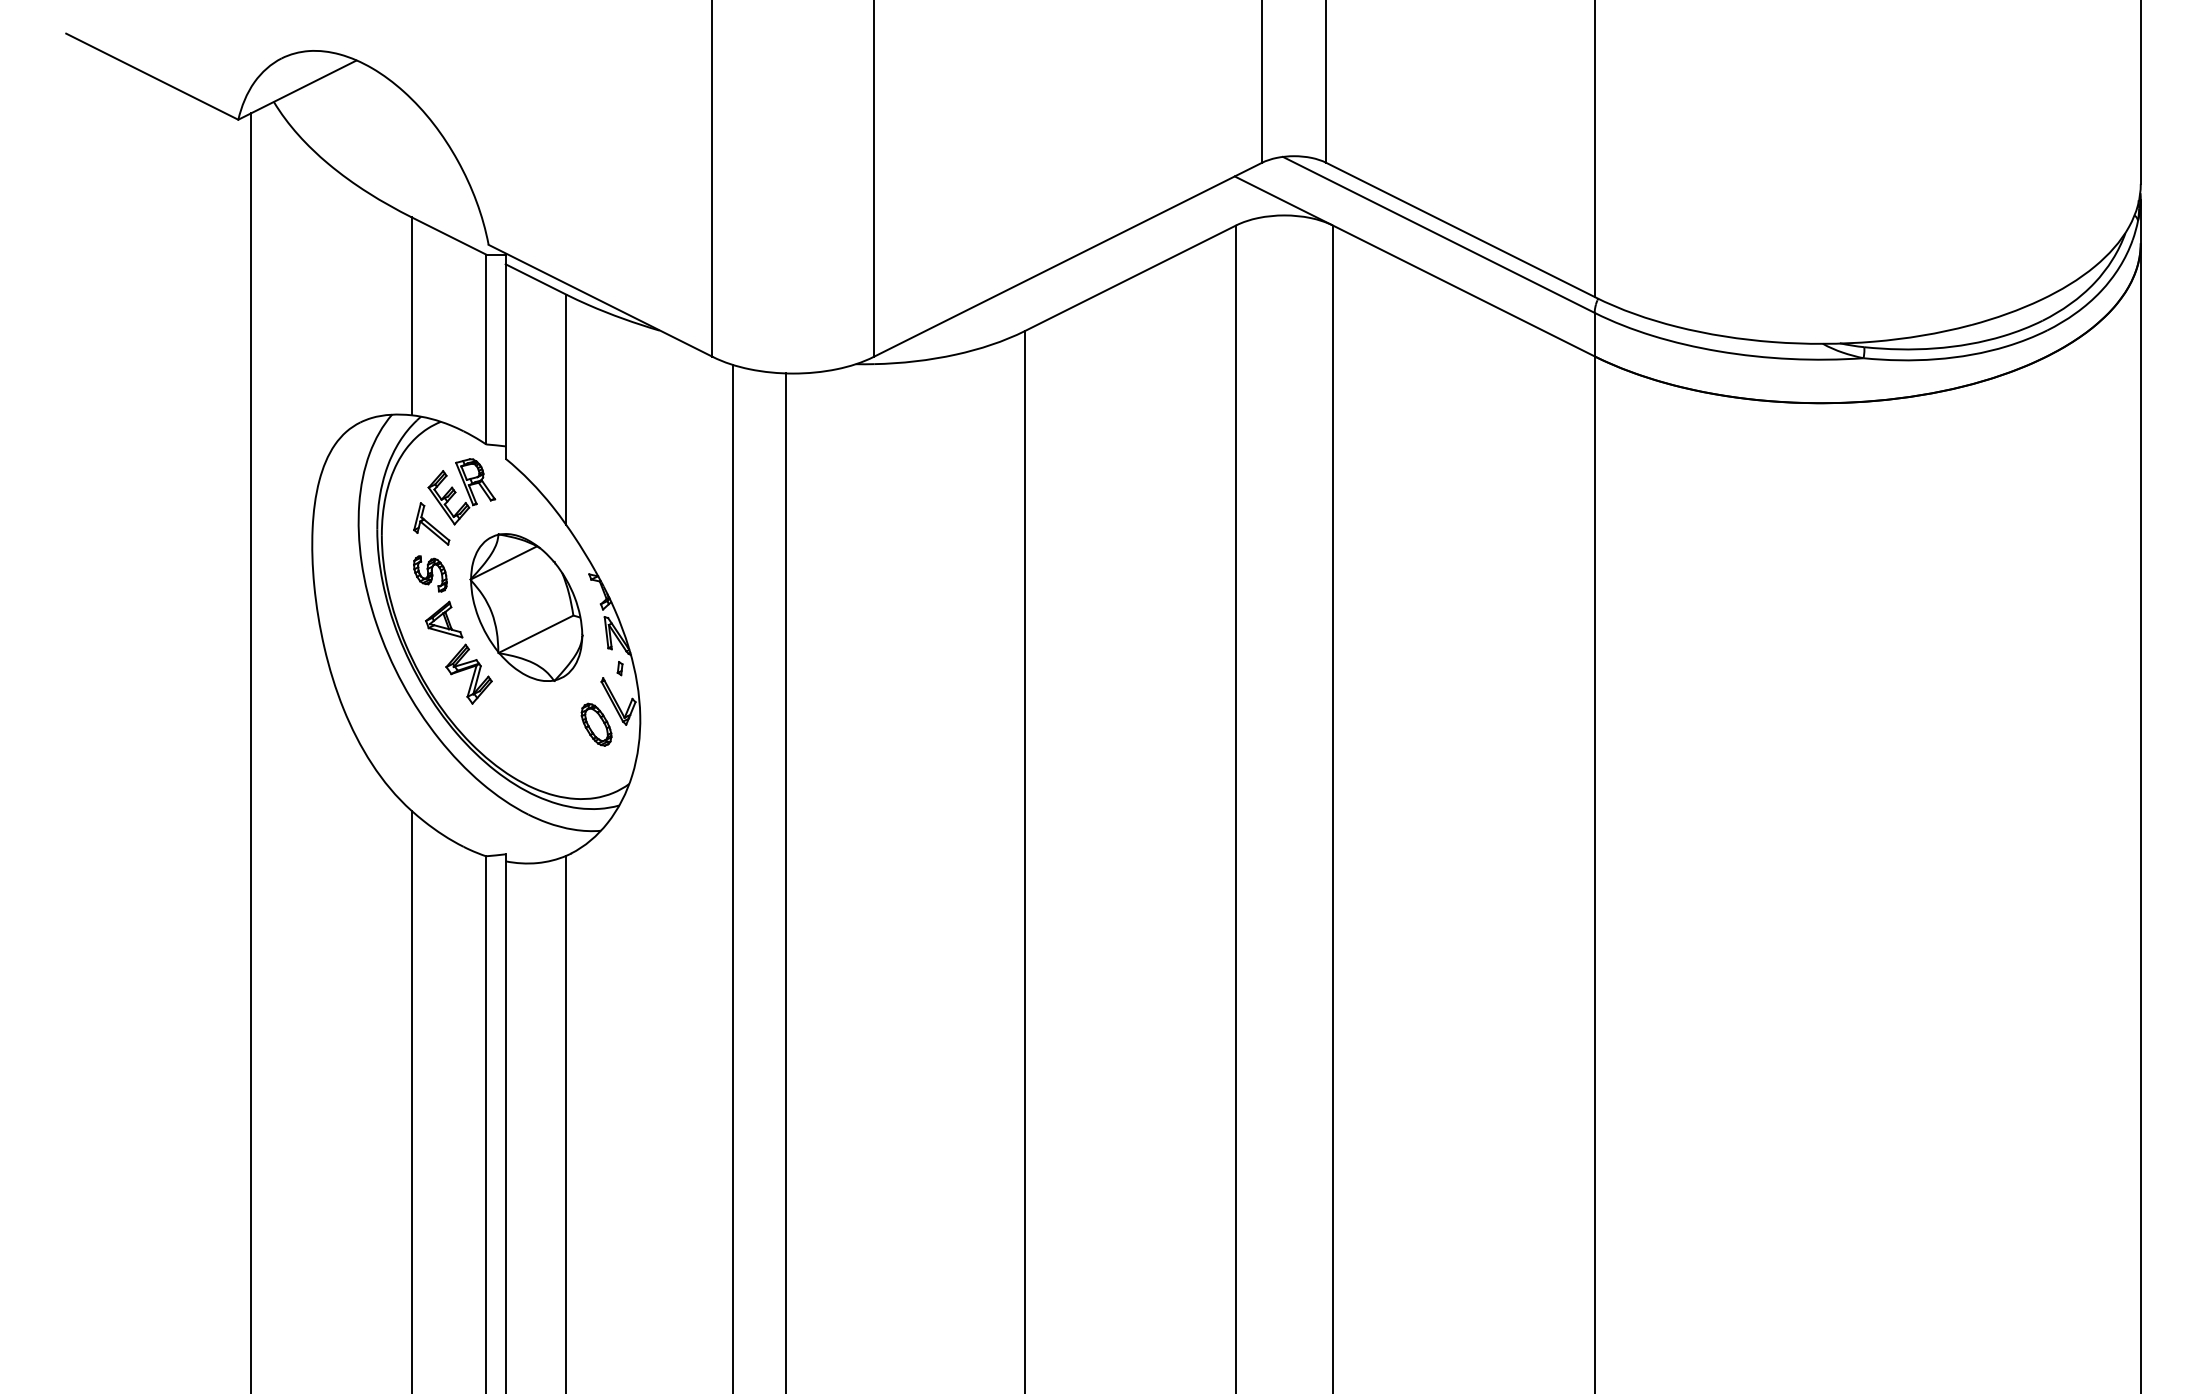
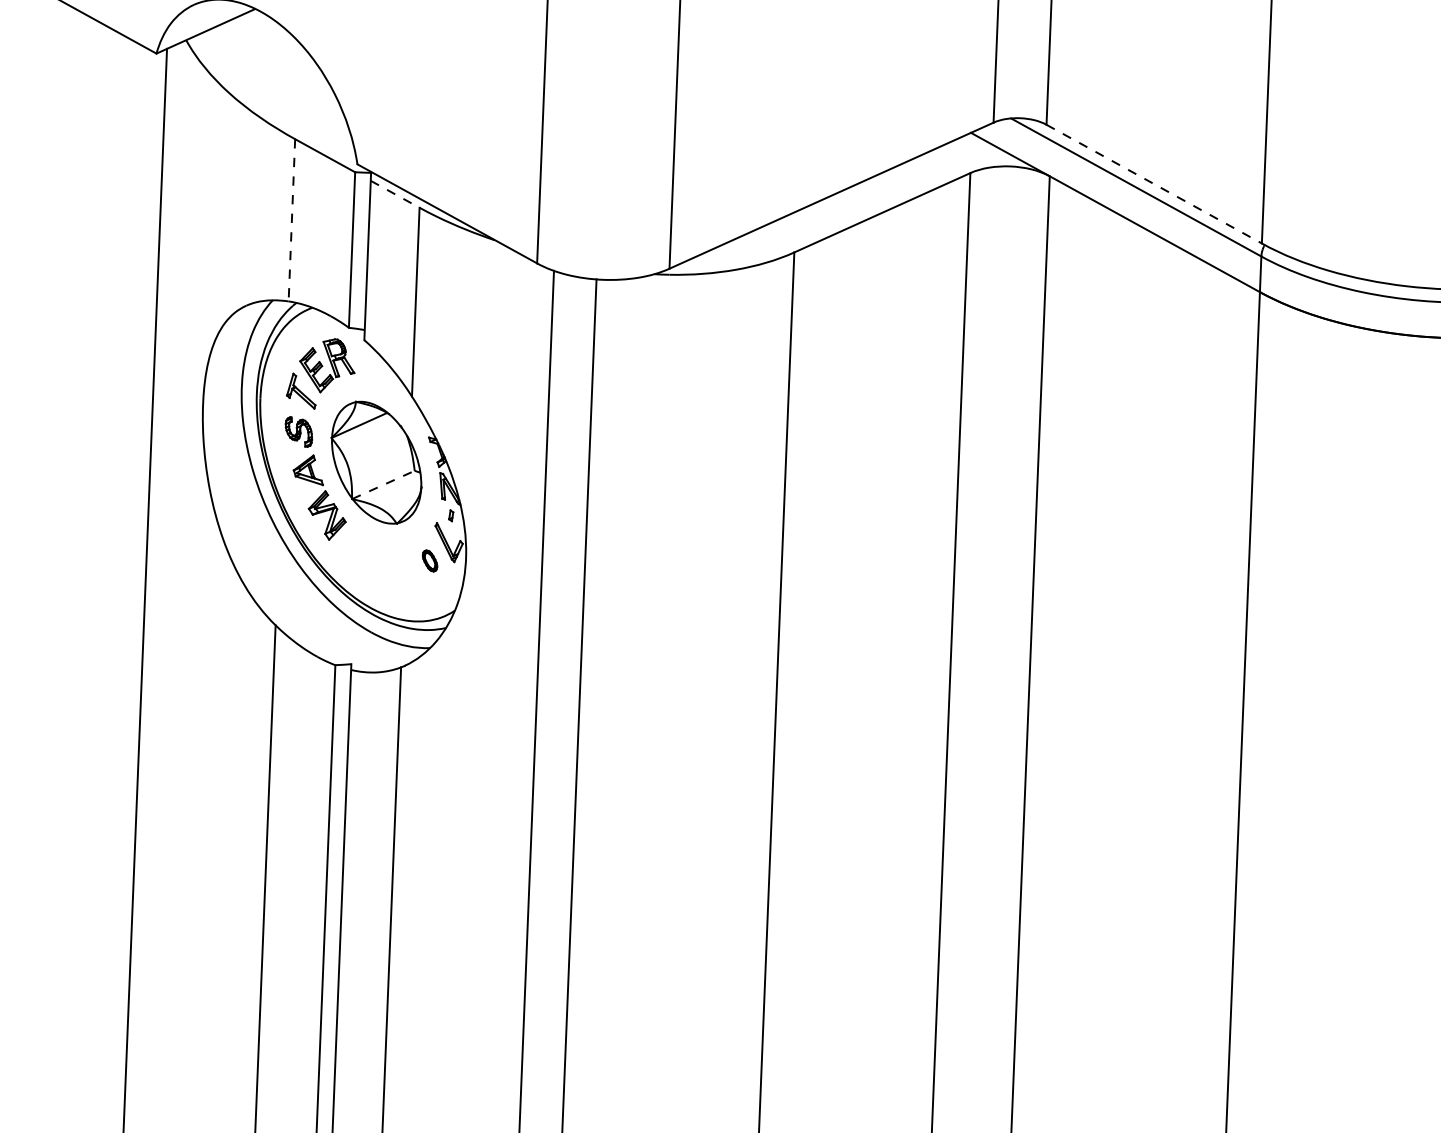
line: (1460, 229) -> (1154, 183), solid -> dashed
line: (536, 279) -> (395, 194), solid -> dashed
line: (411, 316) -> (291, 220), solid -> dashed
line: (536, 634) -> (383, 485), solid -> dashed
part: (596, 724) -> (430, 560), size x0.6

